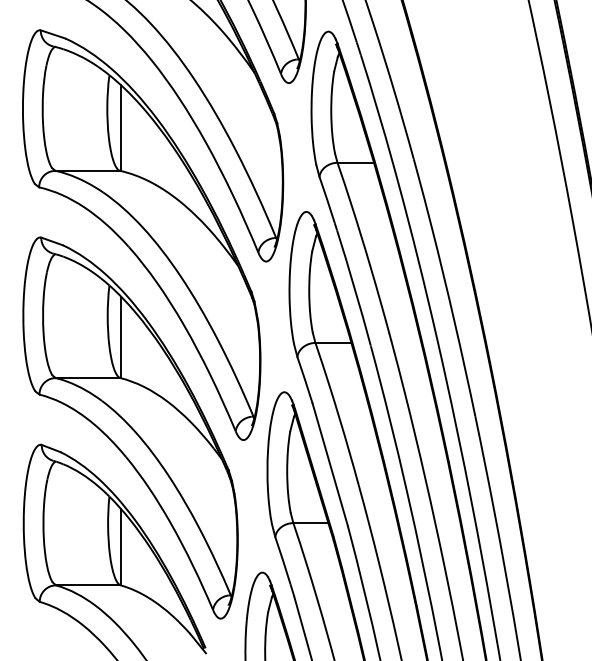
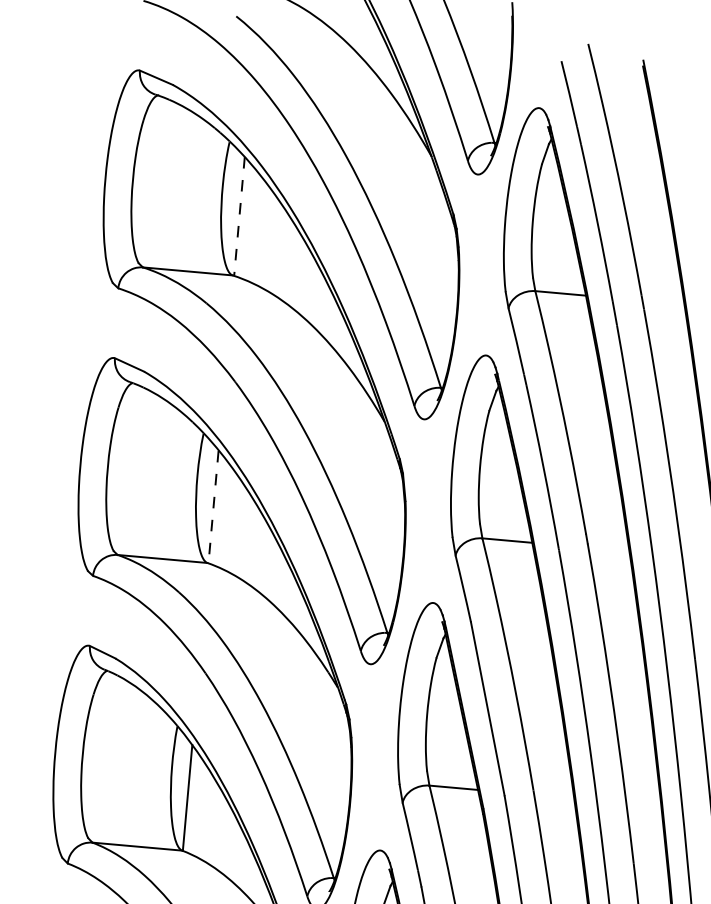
line: (121, 128) -> (239, 216), solid -> dashed
line: (121, 338) -> (213, 508), solid -> dashed

